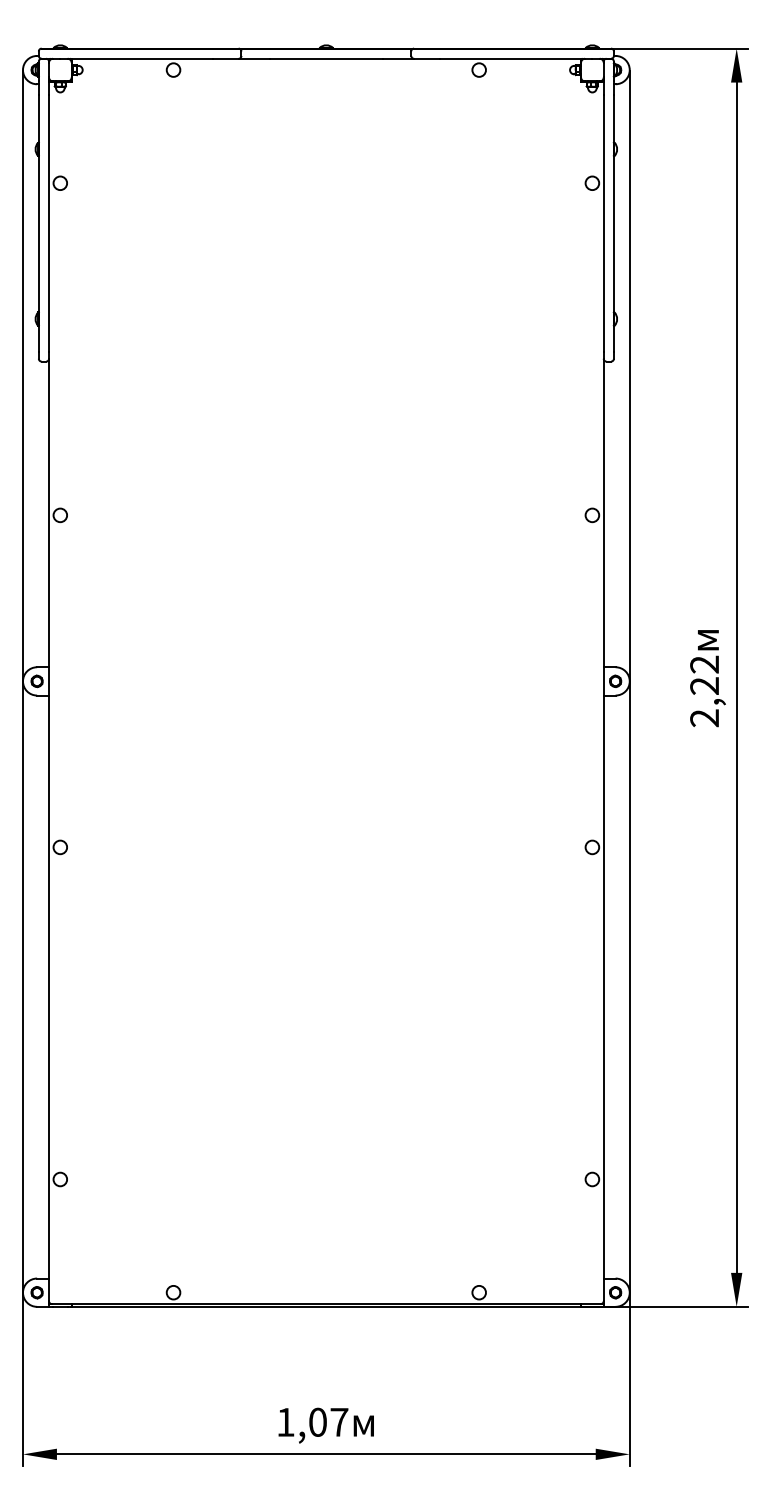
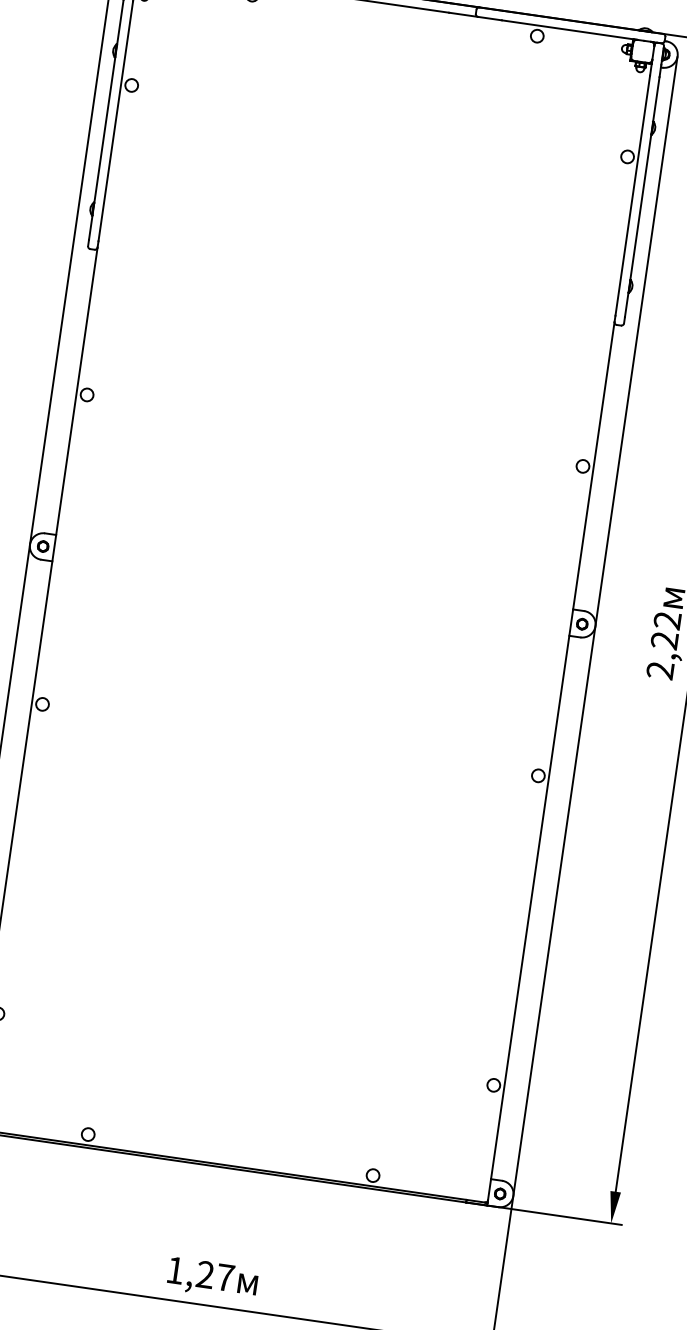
text: (317, 1421) -> (205, 1273), 1,07 -> 1,27

